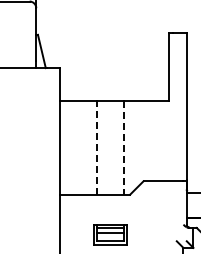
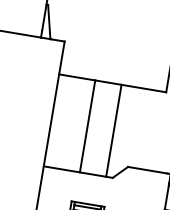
line: (96, 148) -> (87, 126), dashed -> solid
line: (123, 148) -> (113, 131), dashed -> solid

